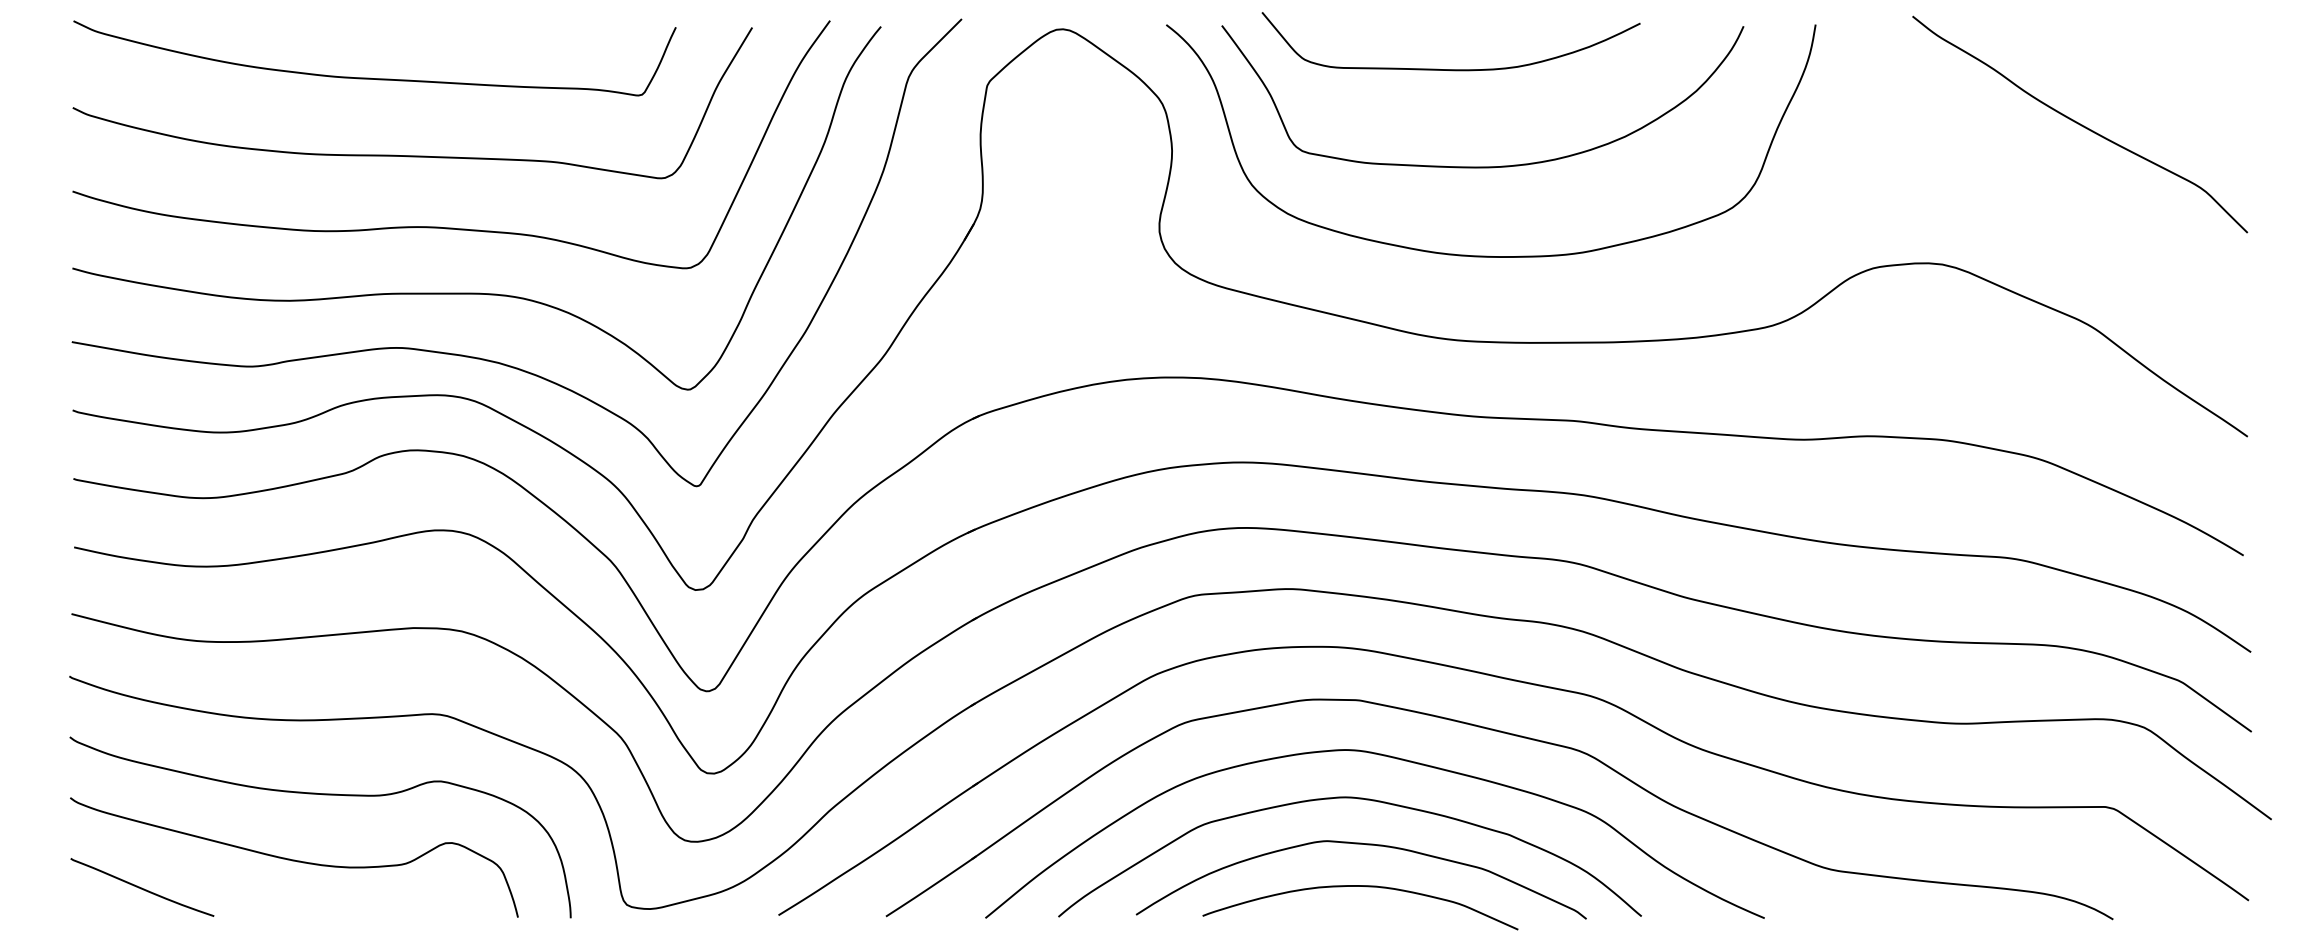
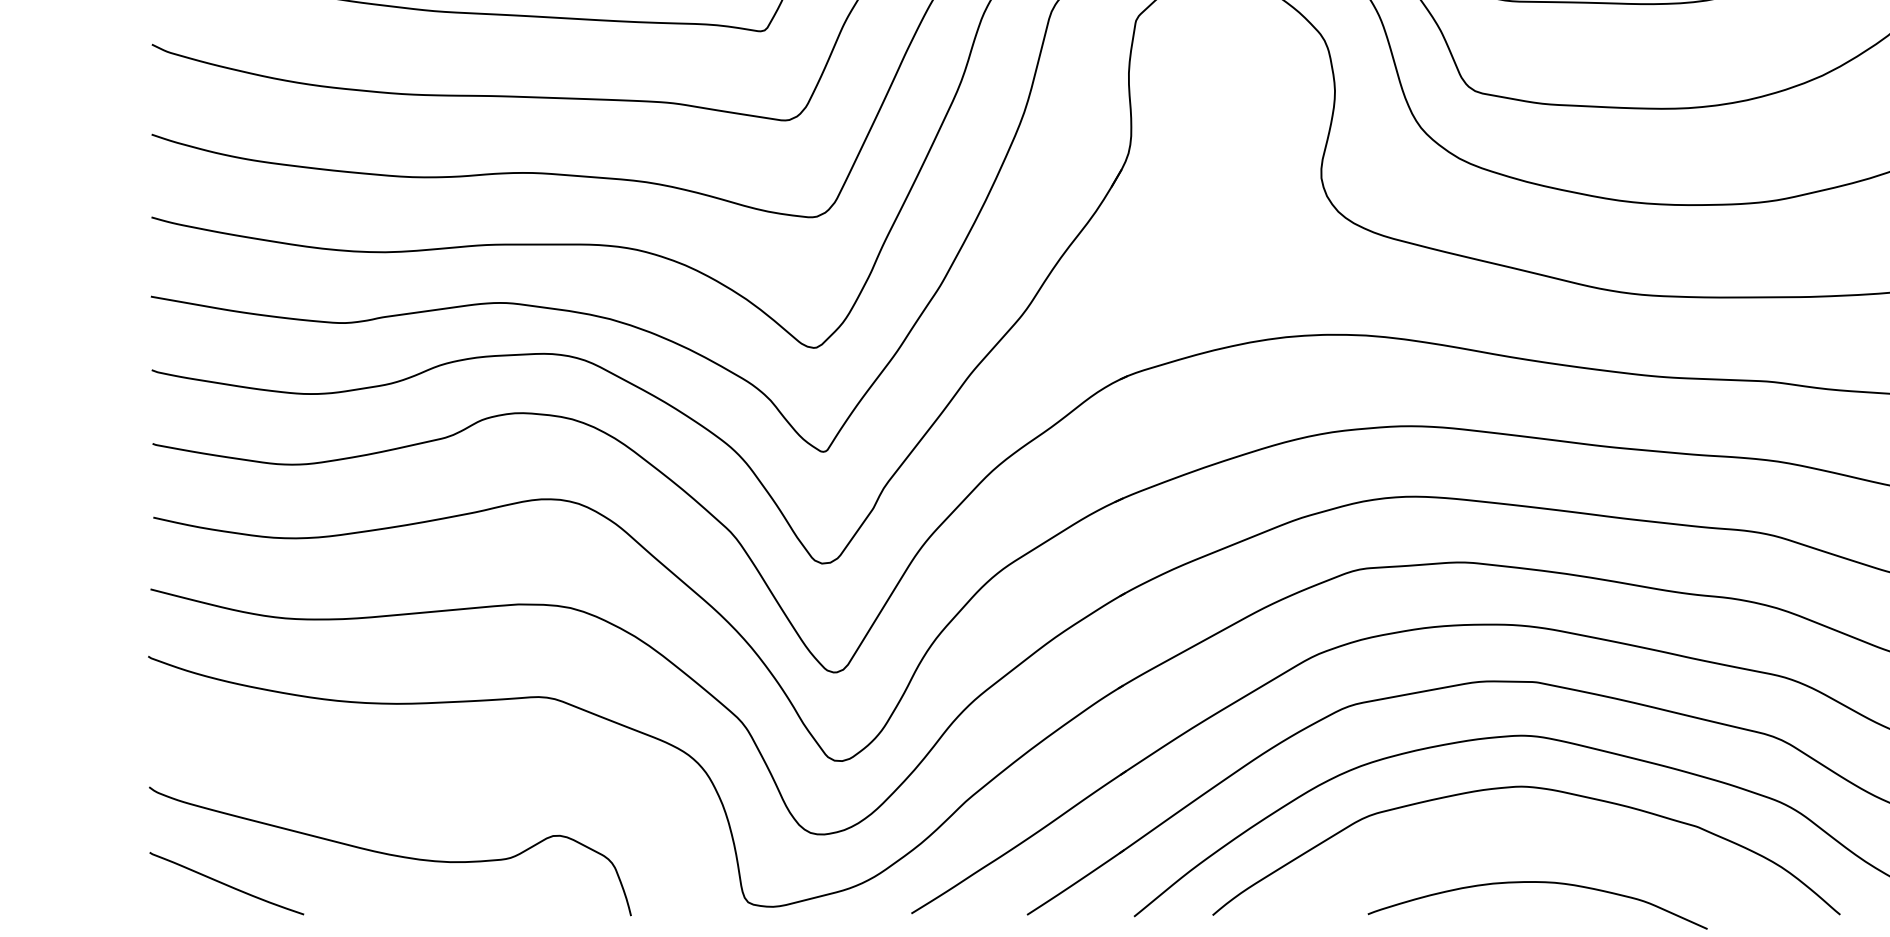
curve: (323, 795) -> (421, 784), removed
curve: (1366, 845) -> (1544, 838), removed

